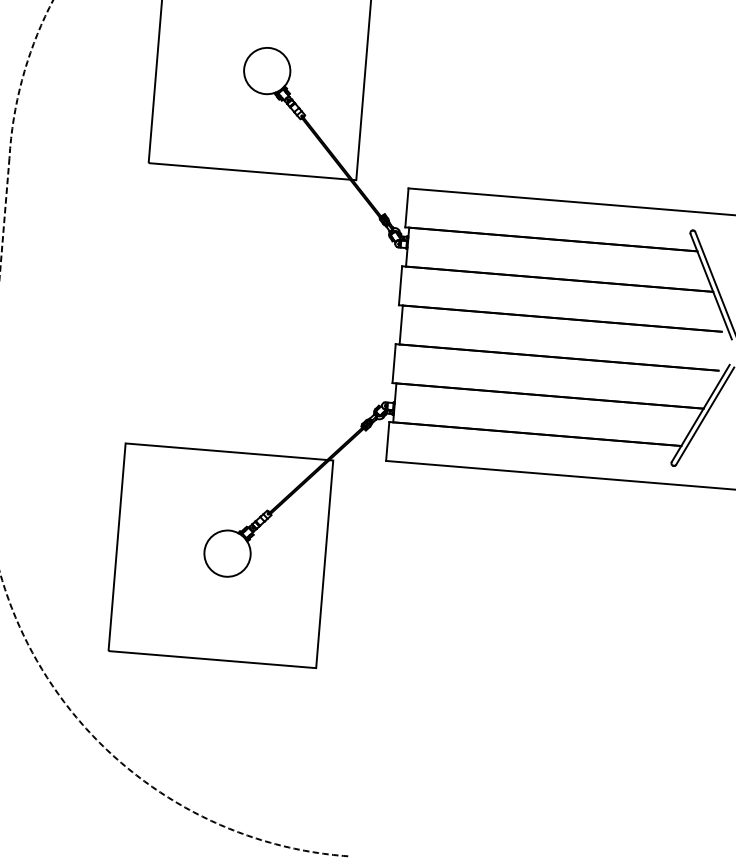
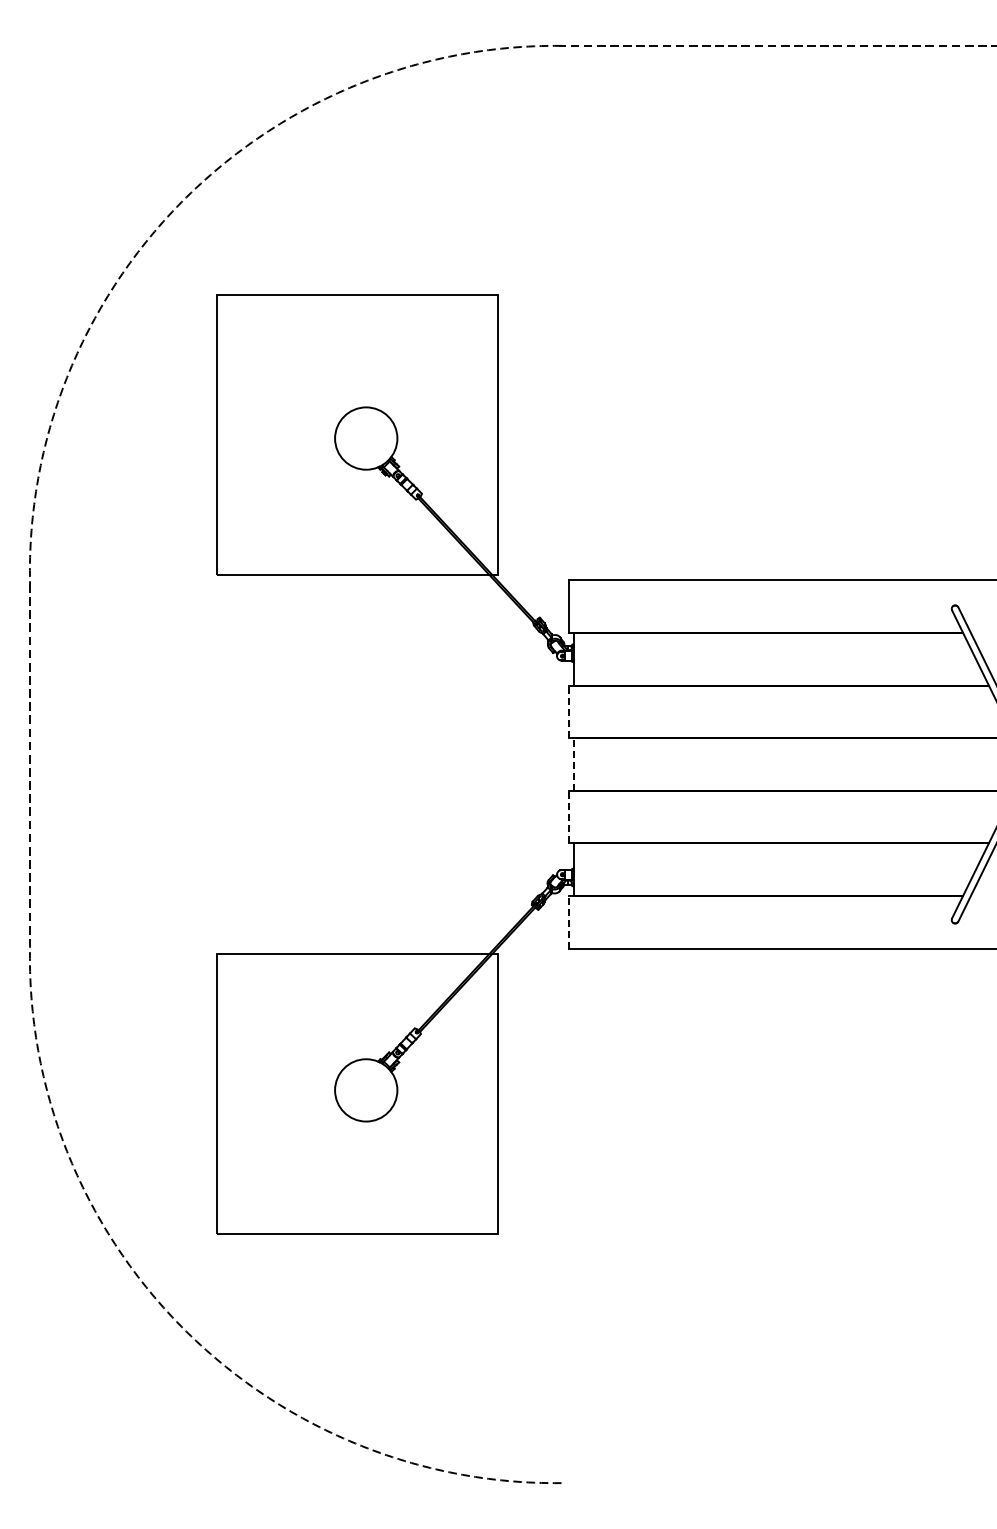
line: (400, 285) -> (568, 711), solid -> dashed
line: (401, 325) -> (574, 764), solid -> dashed
line: (393, 363) -> (568, 816), solid -> dashed
line: (387, 440) -> (568, 921), solid -> dashed

